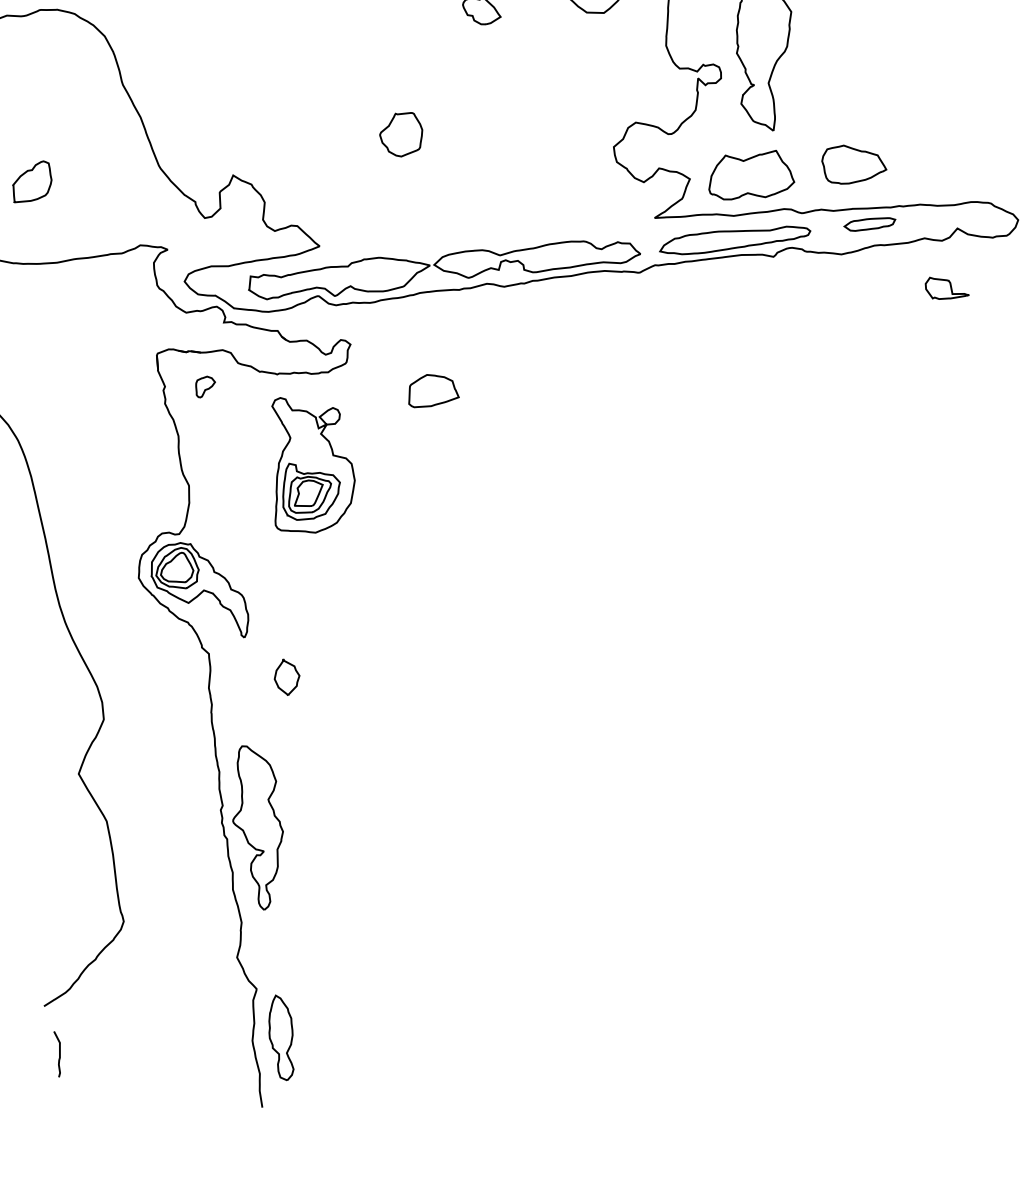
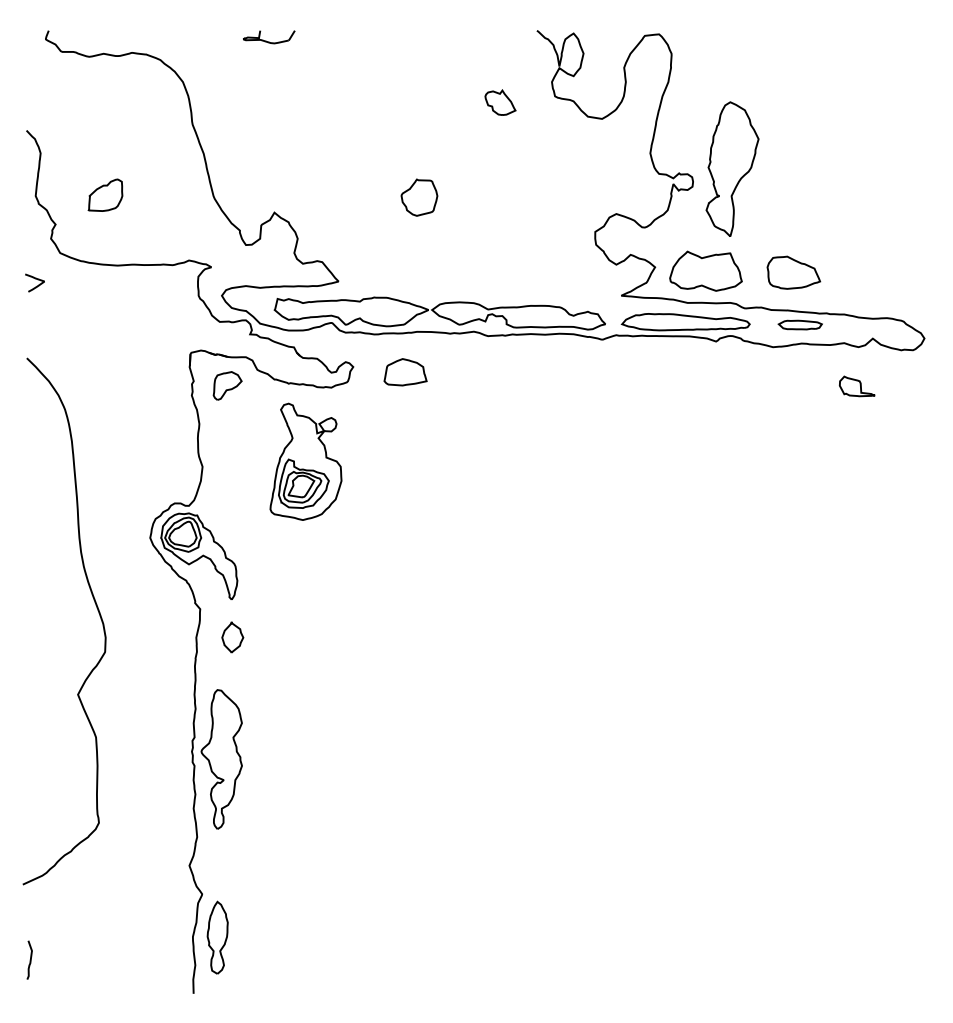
part: (205, 386) -> (227, 385), size x1.67
part: (432, 390) -> (405, 372), moved
part: (286, 677) -> (232, 637), moved
curve: (58, 1053) -> (29, 959), moved

